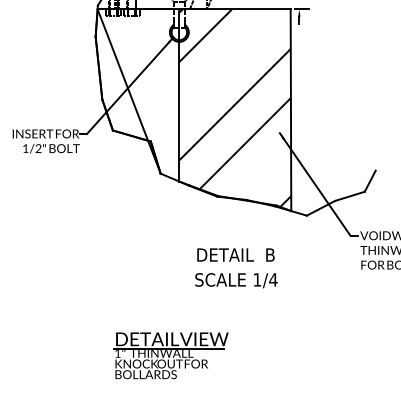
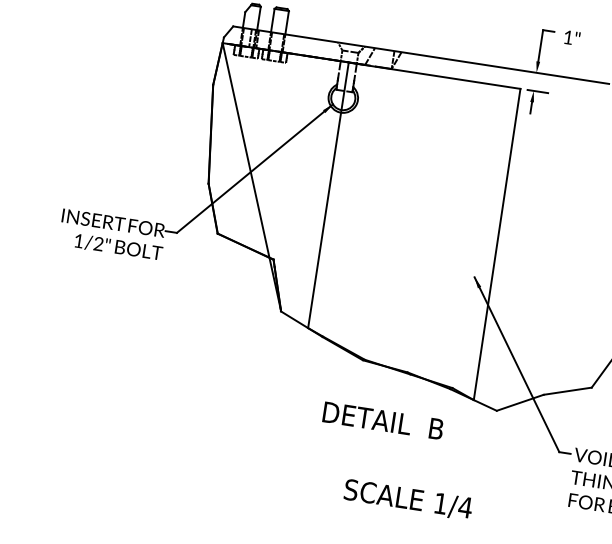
hatch: (235, 107) -> (412, 227), removed
text: (235, 254) -> (382, 419), moved
text: (236, 280) -> (408, 499), moved

